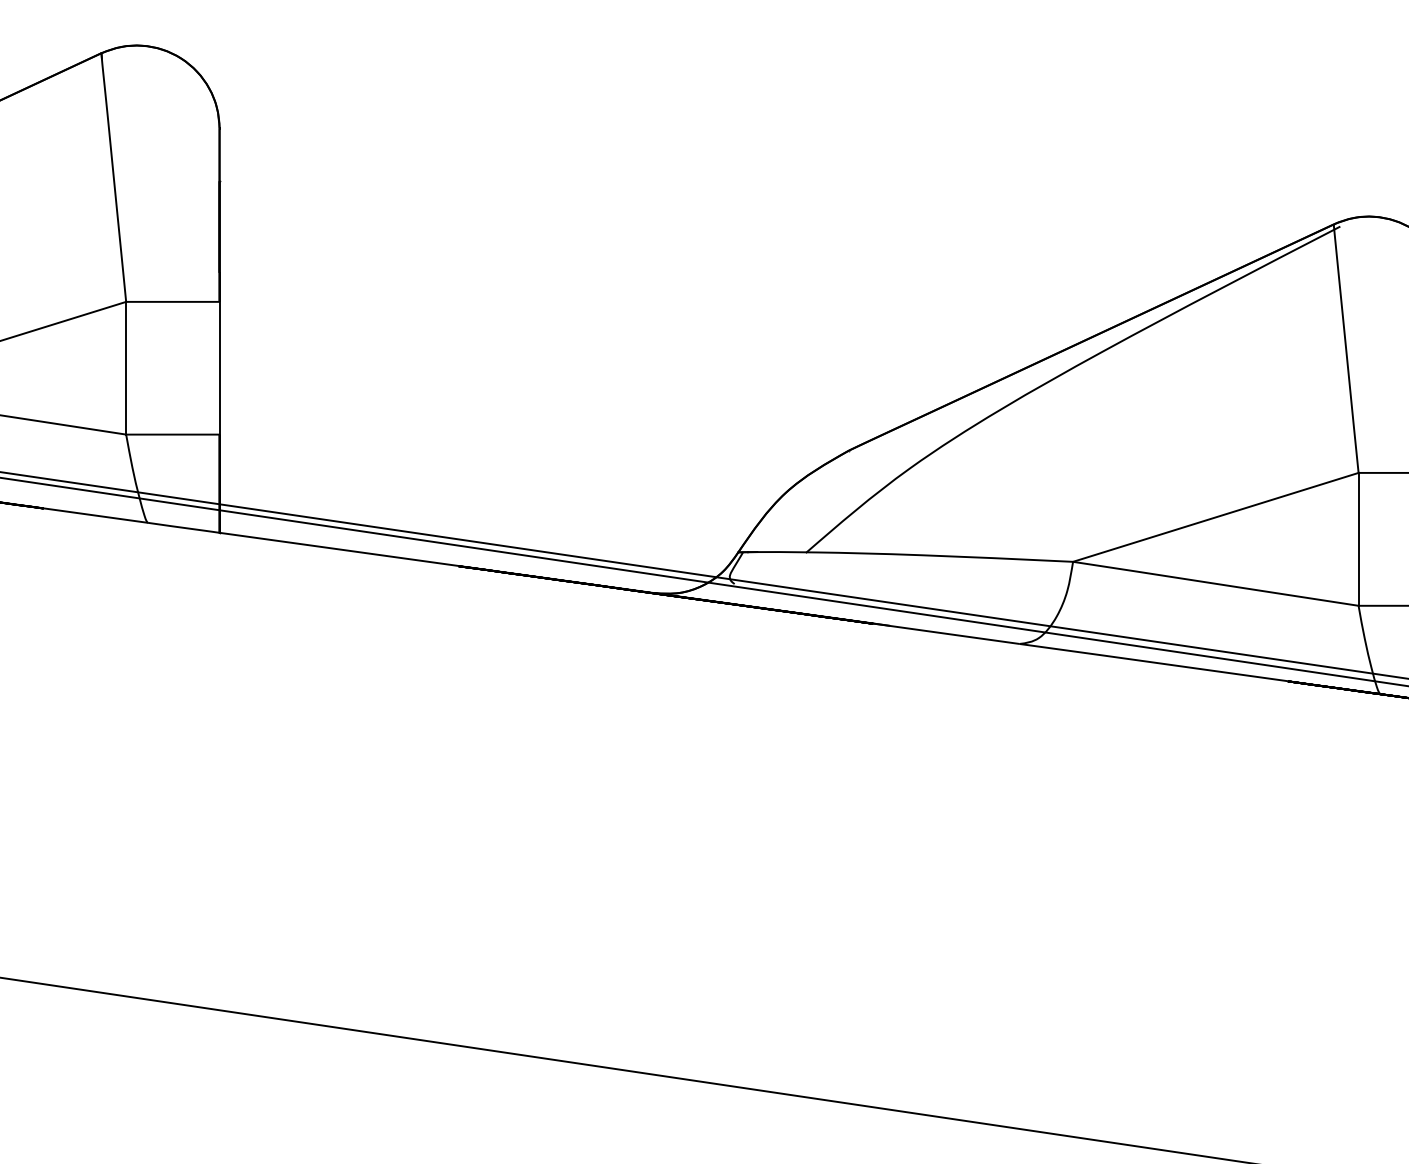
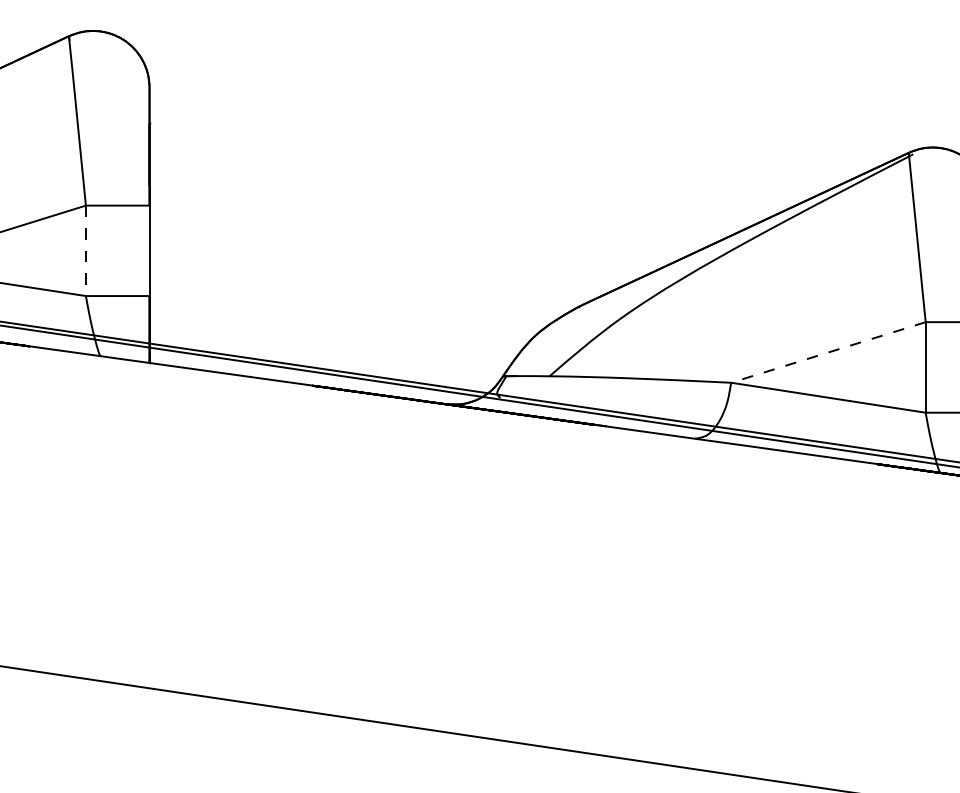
line: (125, 369) -> (85, 251), solid -> dashed
line: (1215, 517) -> (828, 352), solid -> dashed

